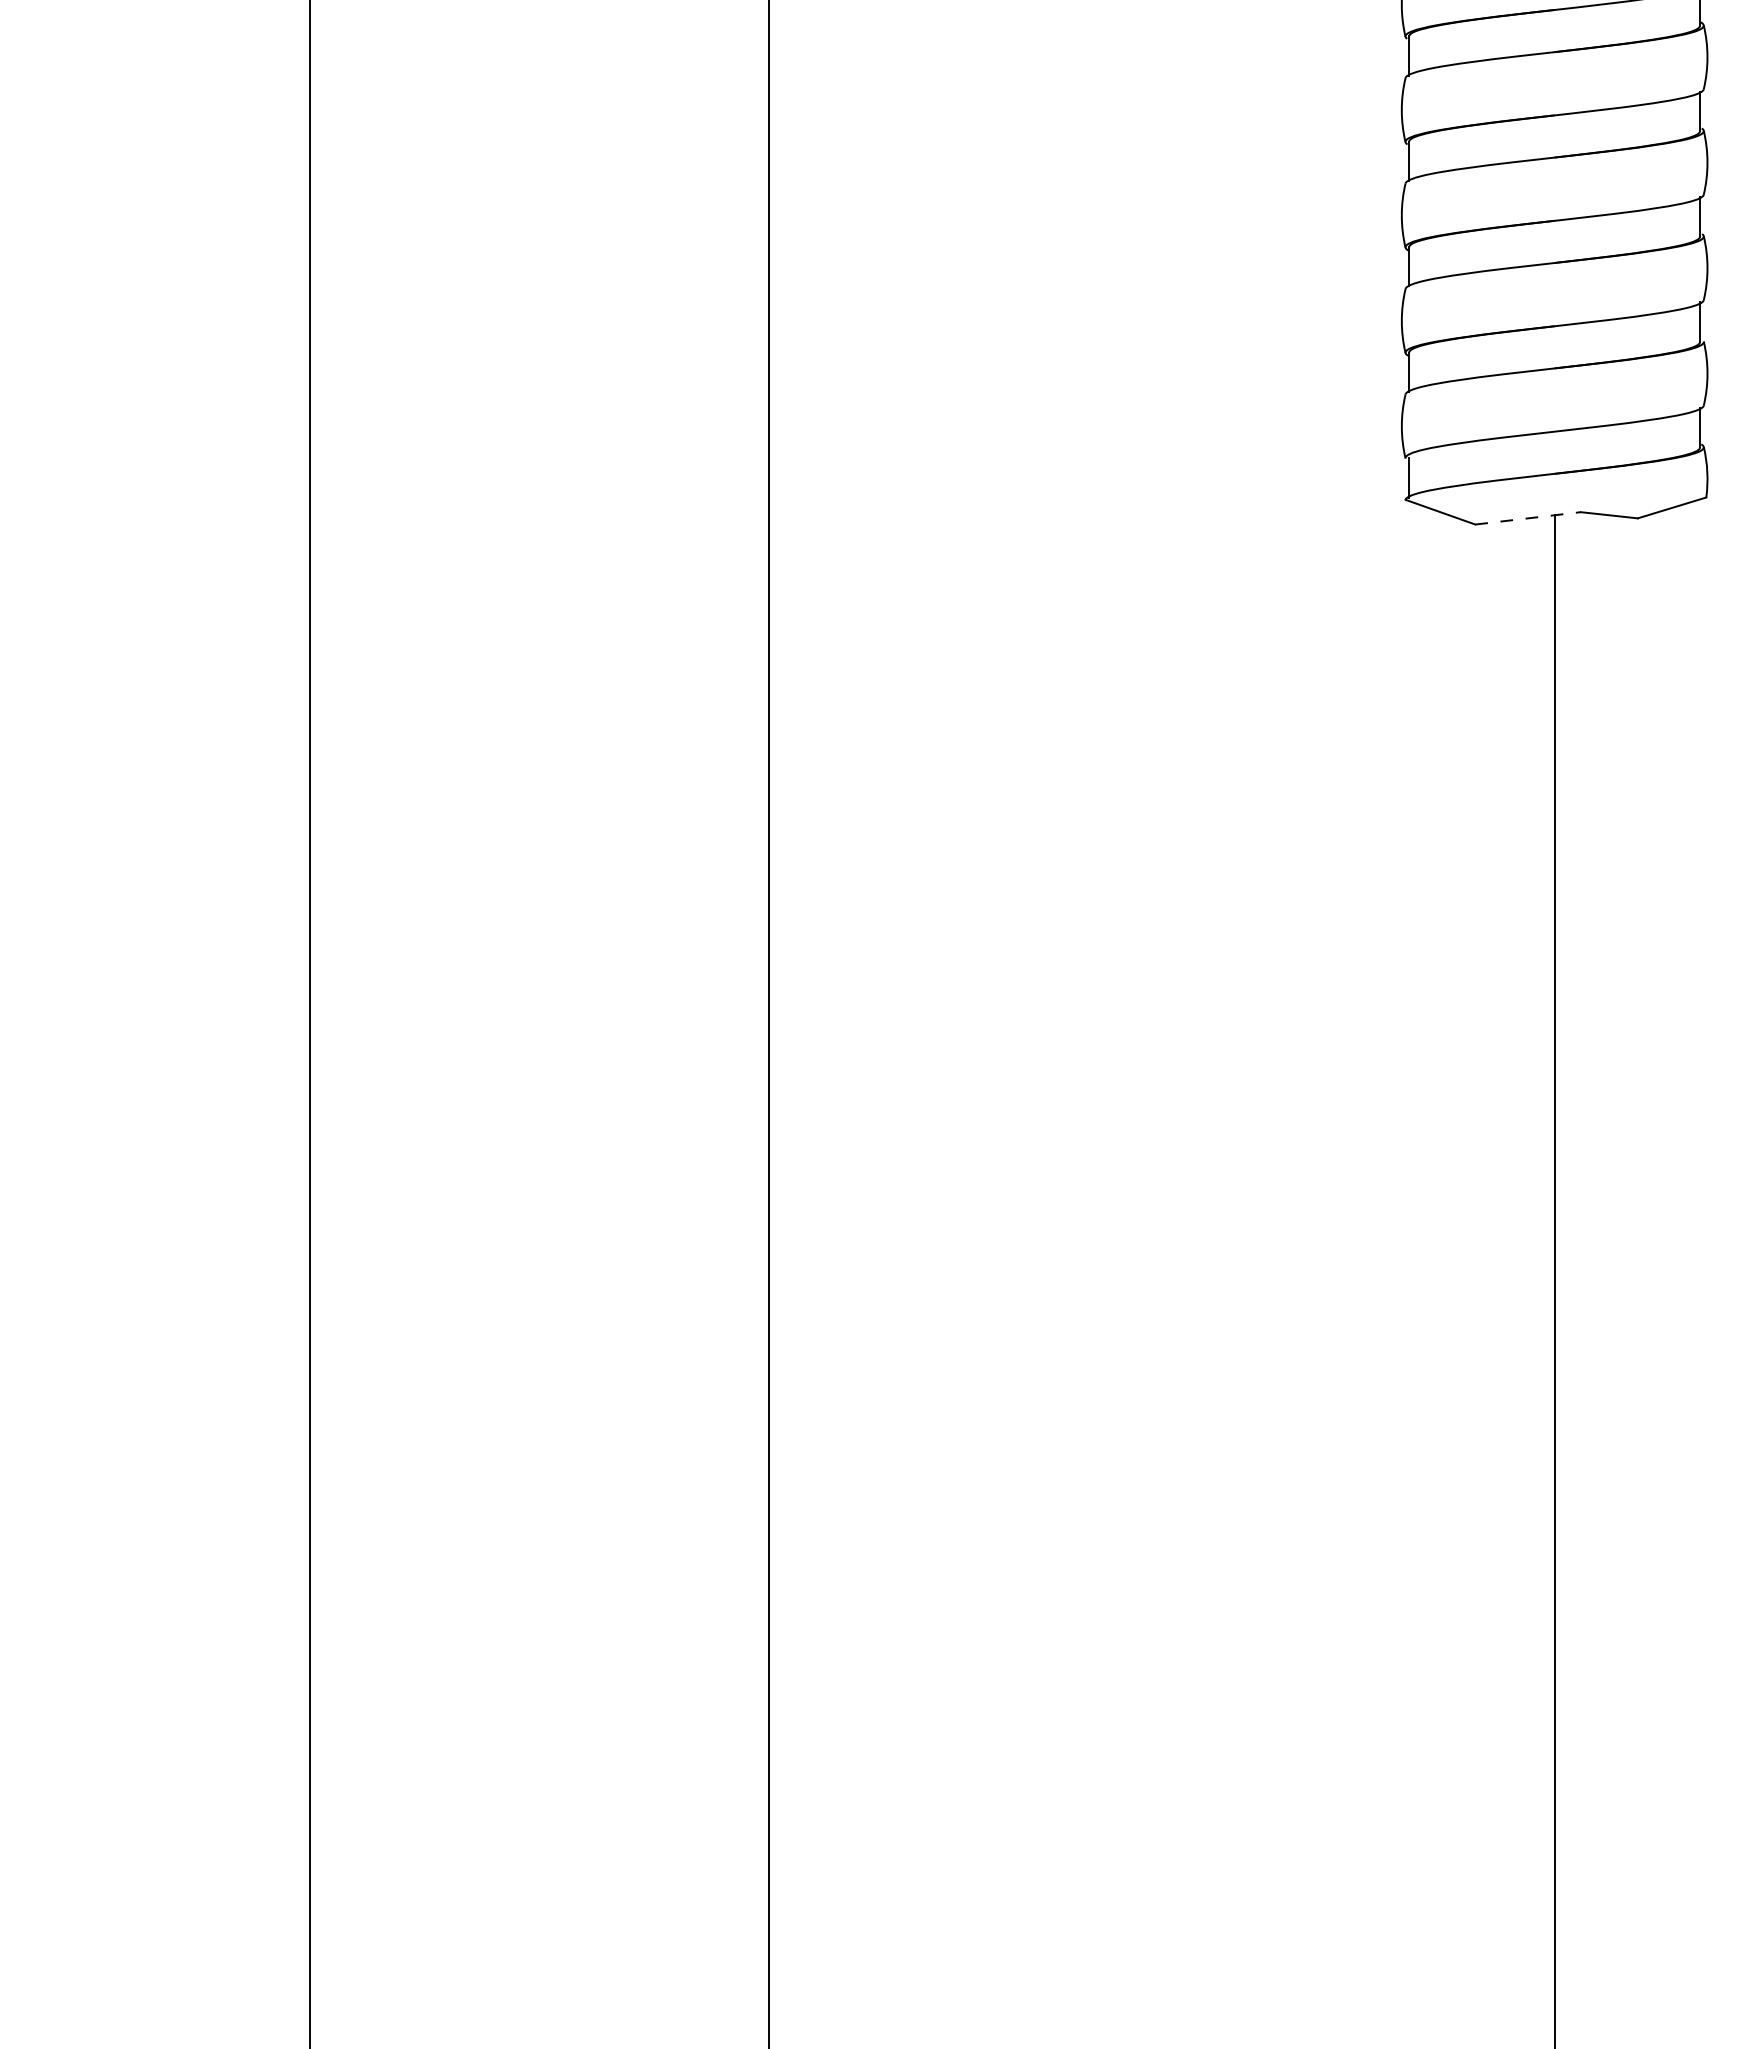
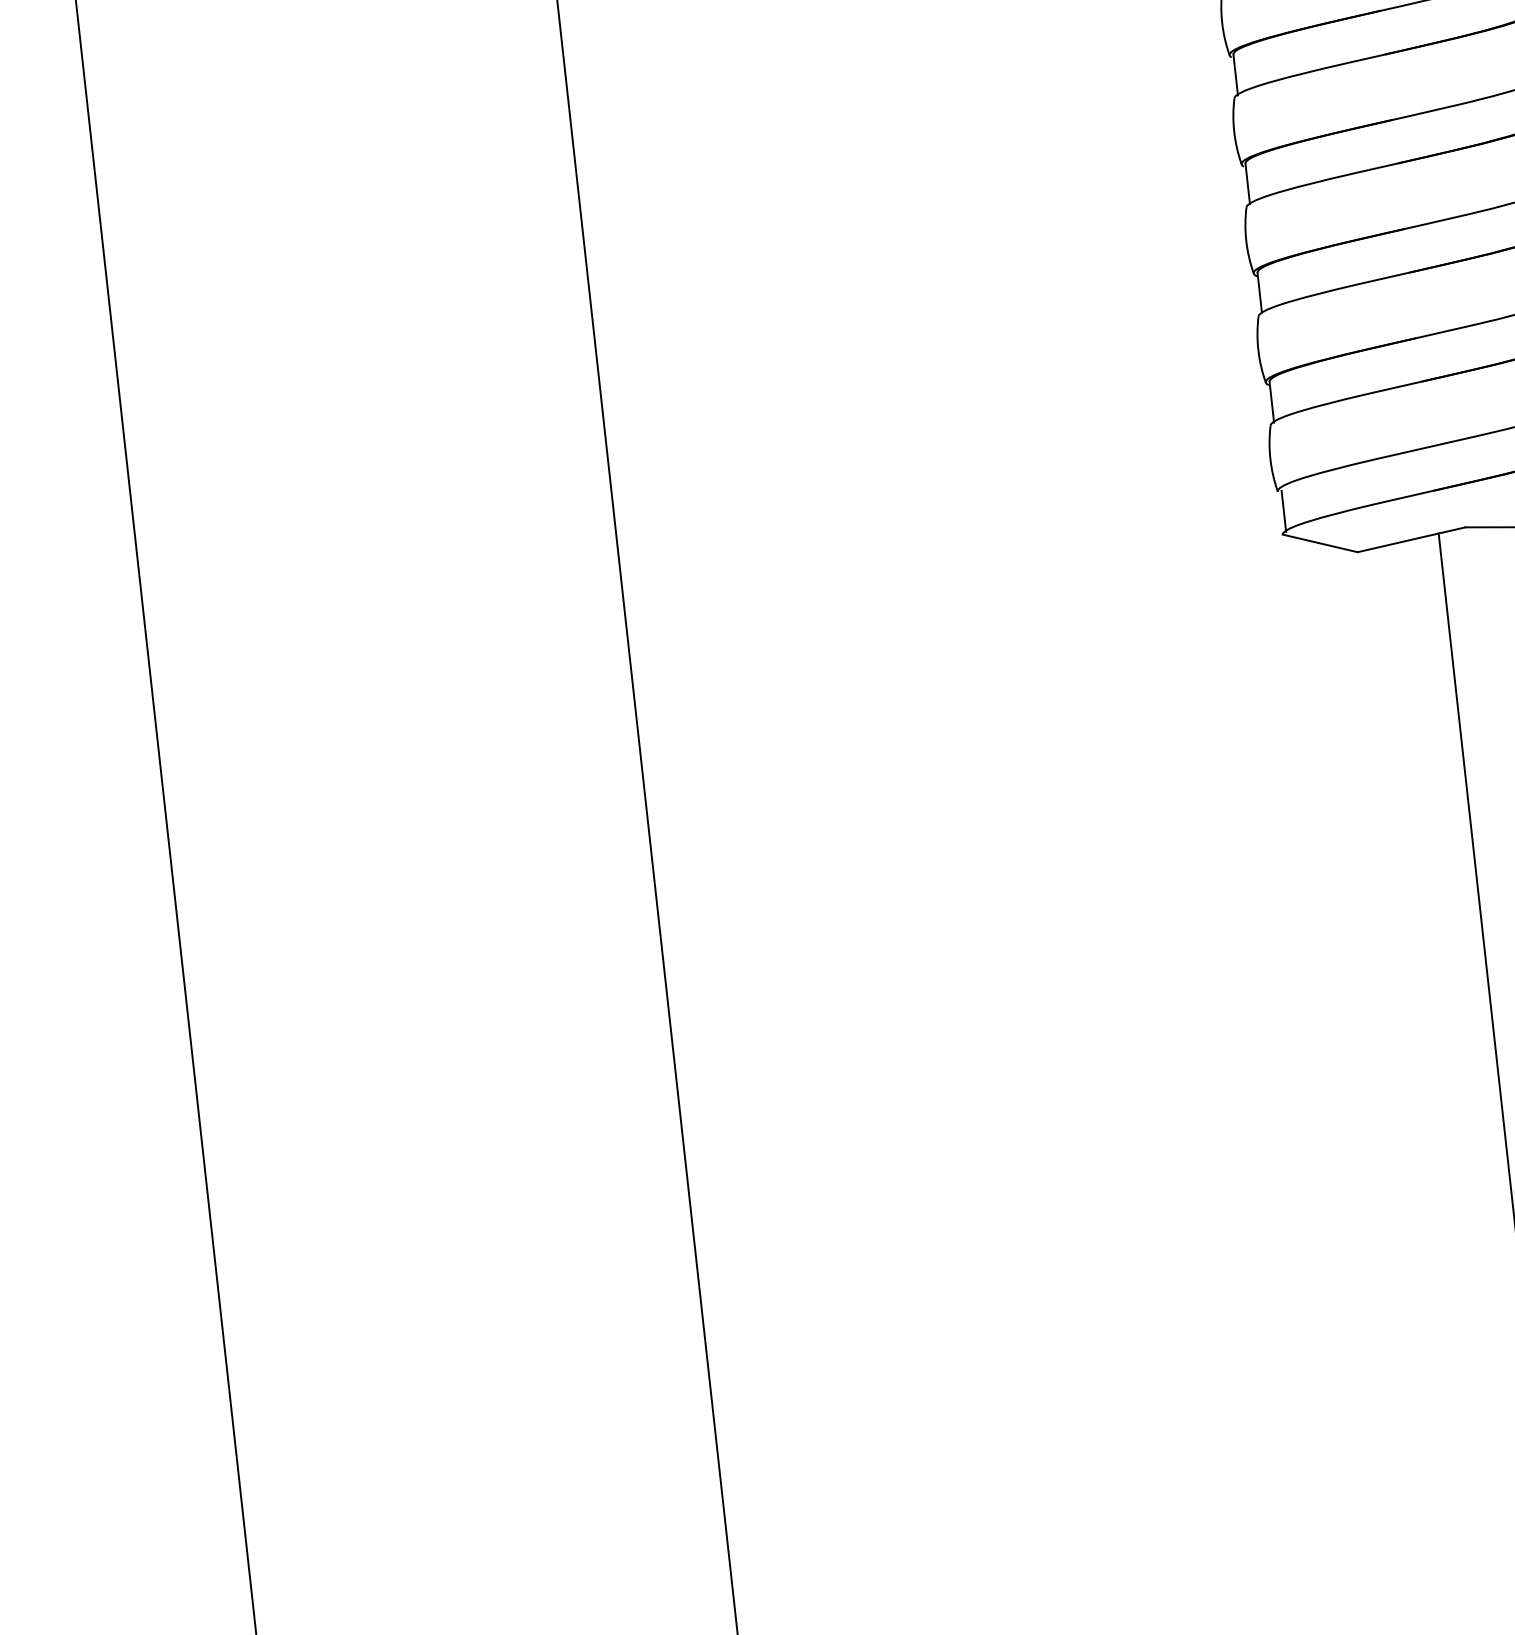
line: (1528, 518) -> (1411, 539), dashed -> solid

